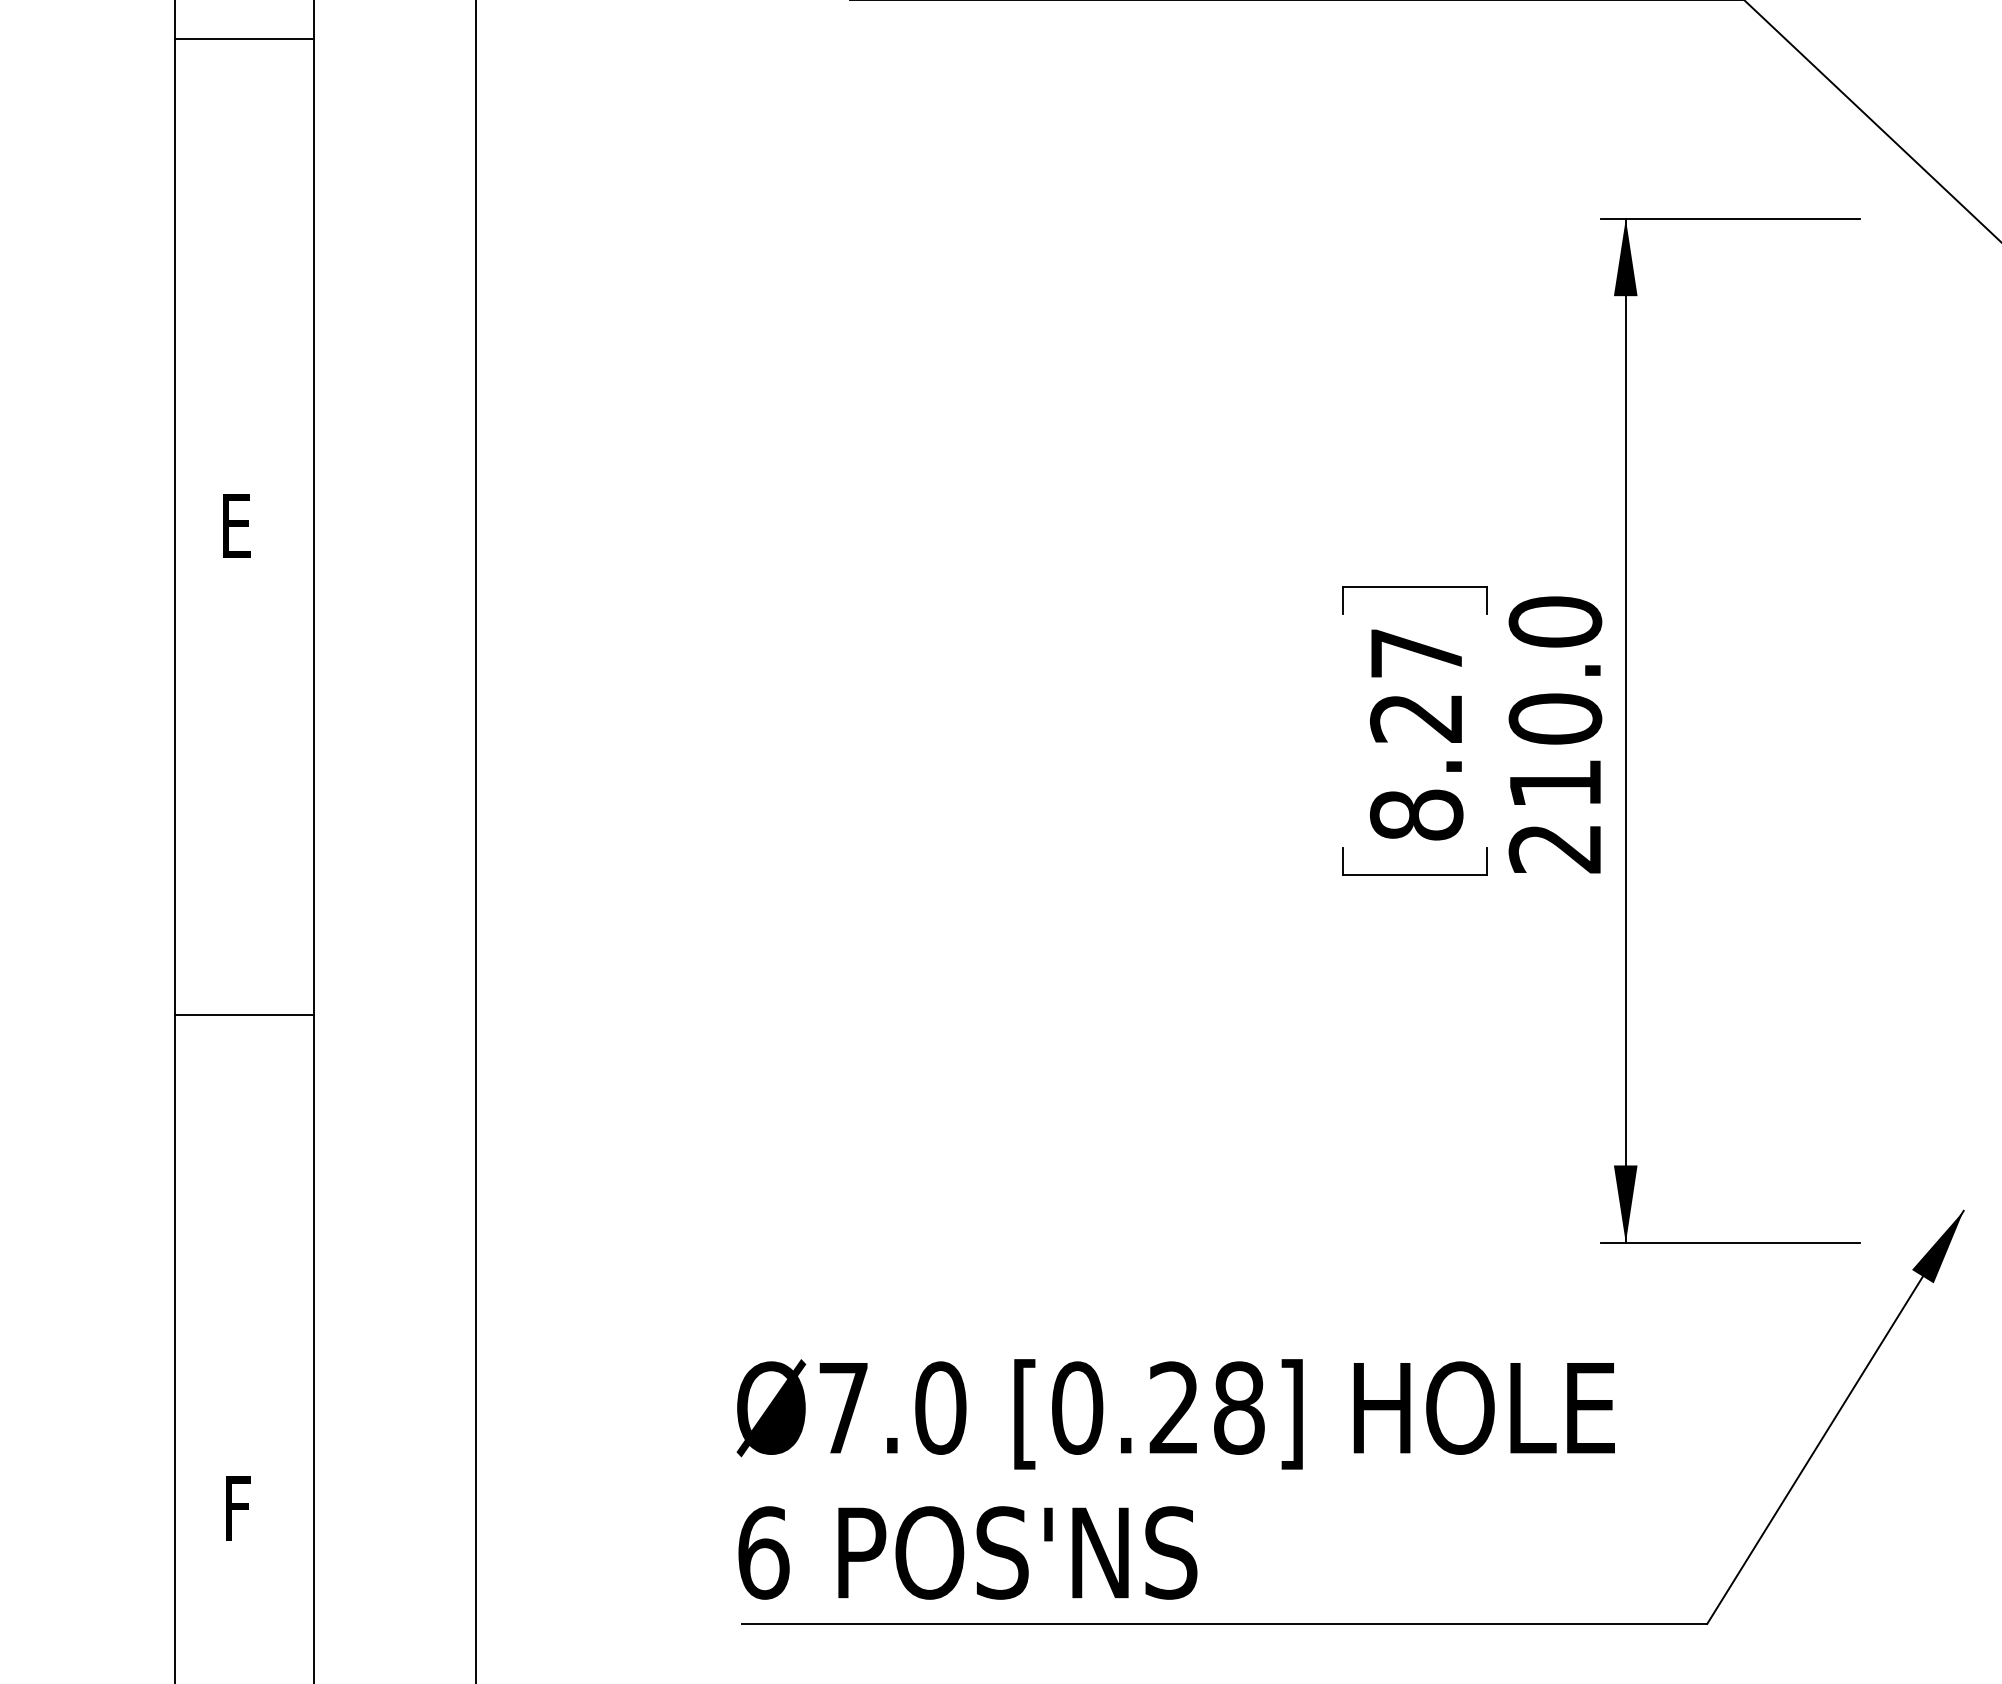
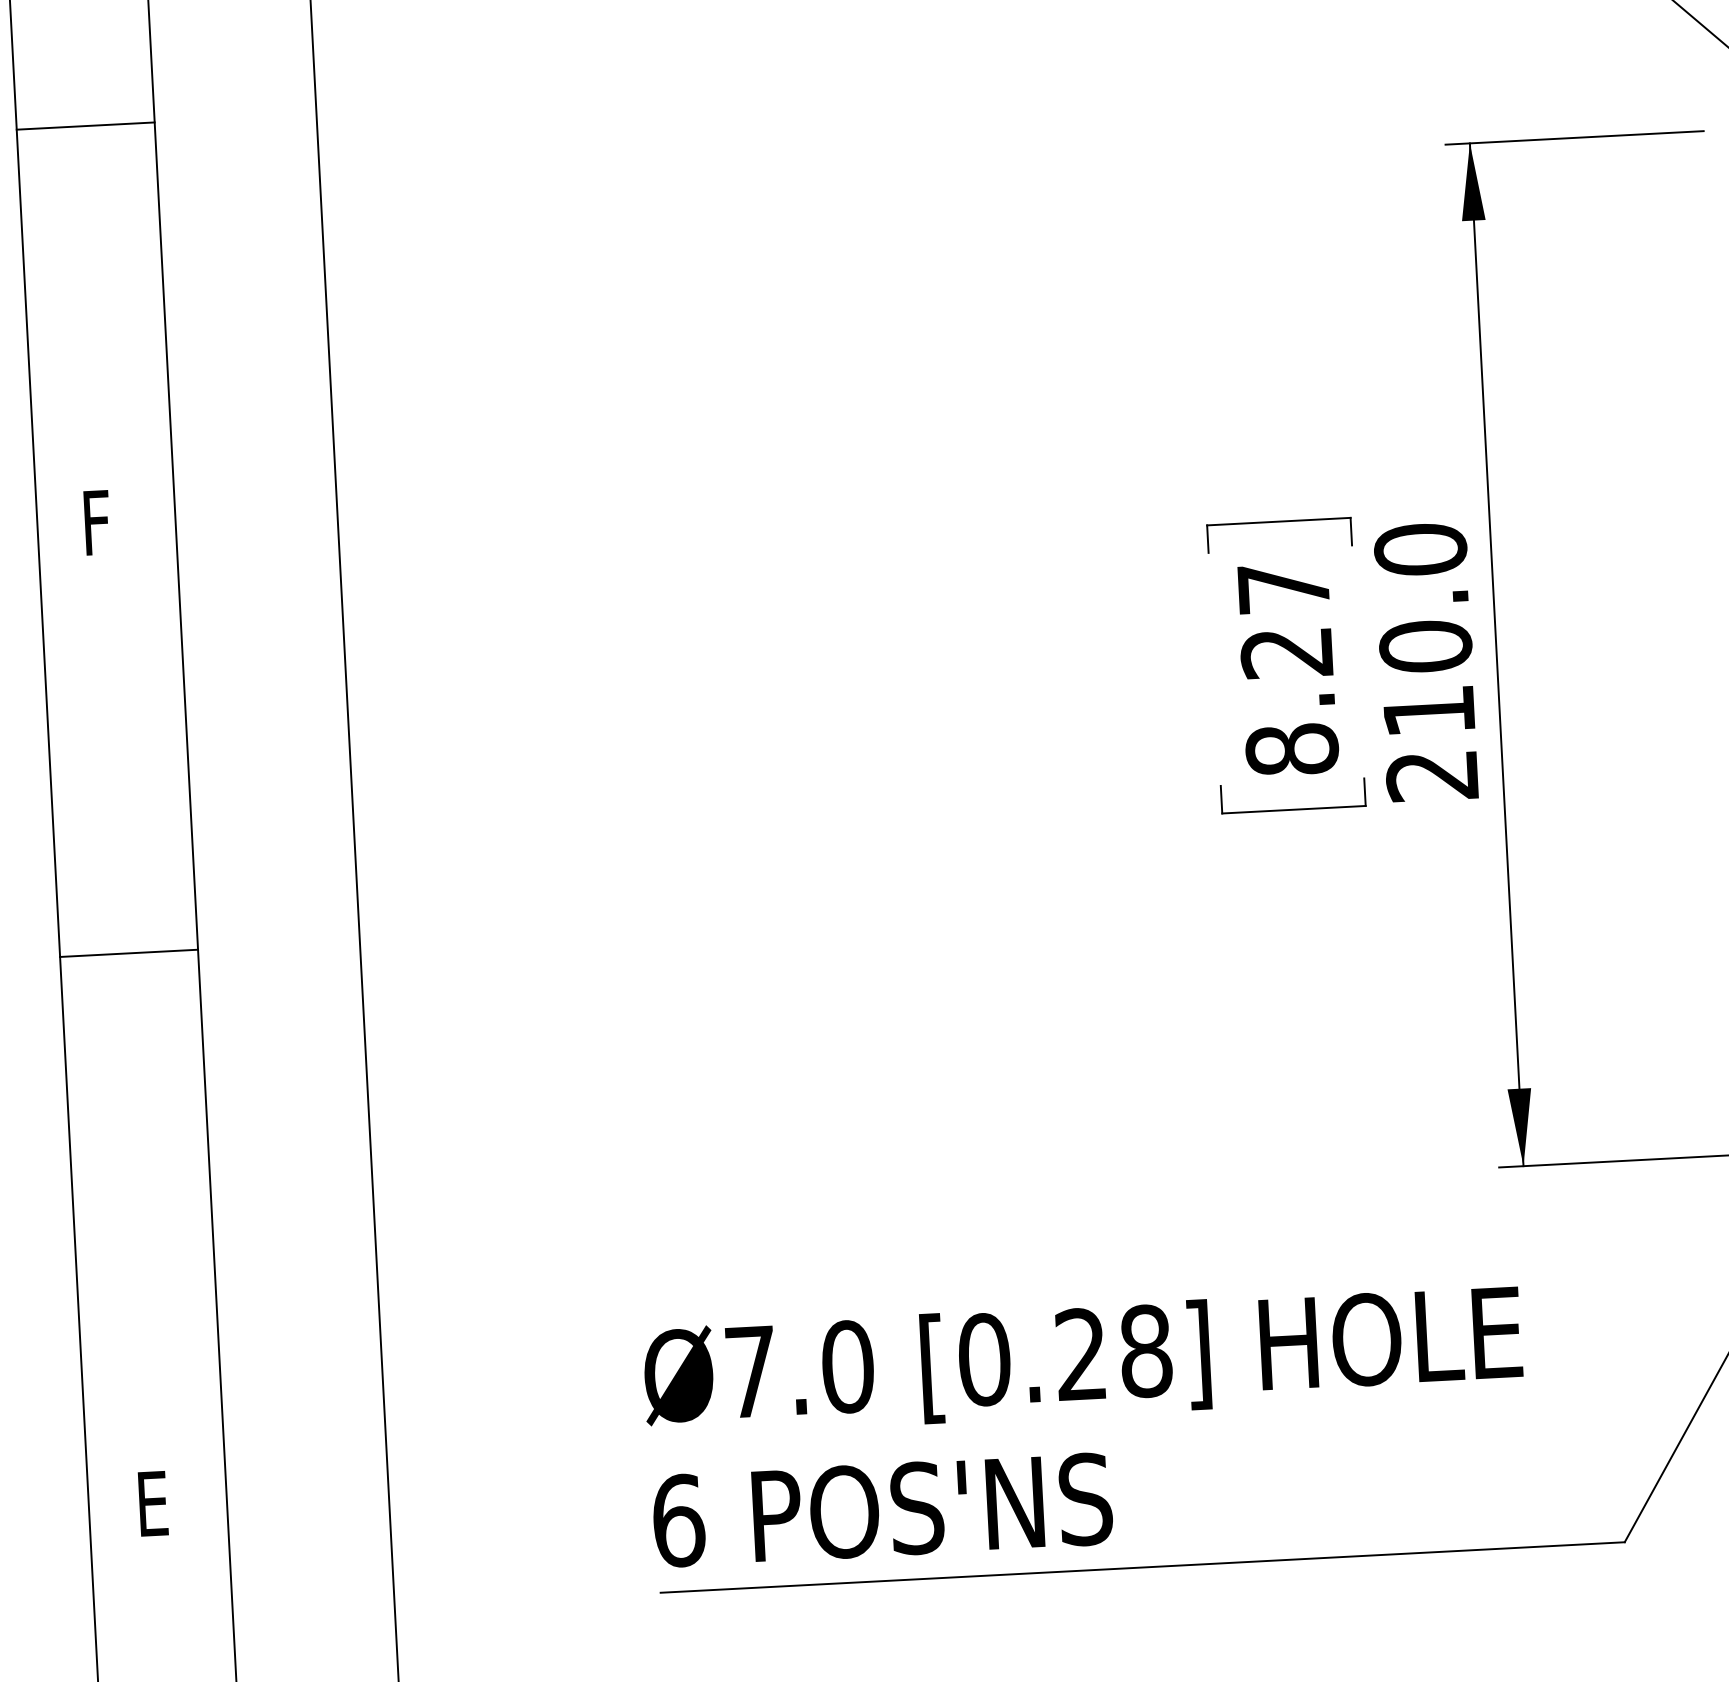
line: (244, 39) -> (85, 126), moved
text: (239, 525) -> (101, 522), E -> F
line: (244, 1014) -> (129, 953), moved
text: (242, 1508) -> (155, 1503), F -> E

